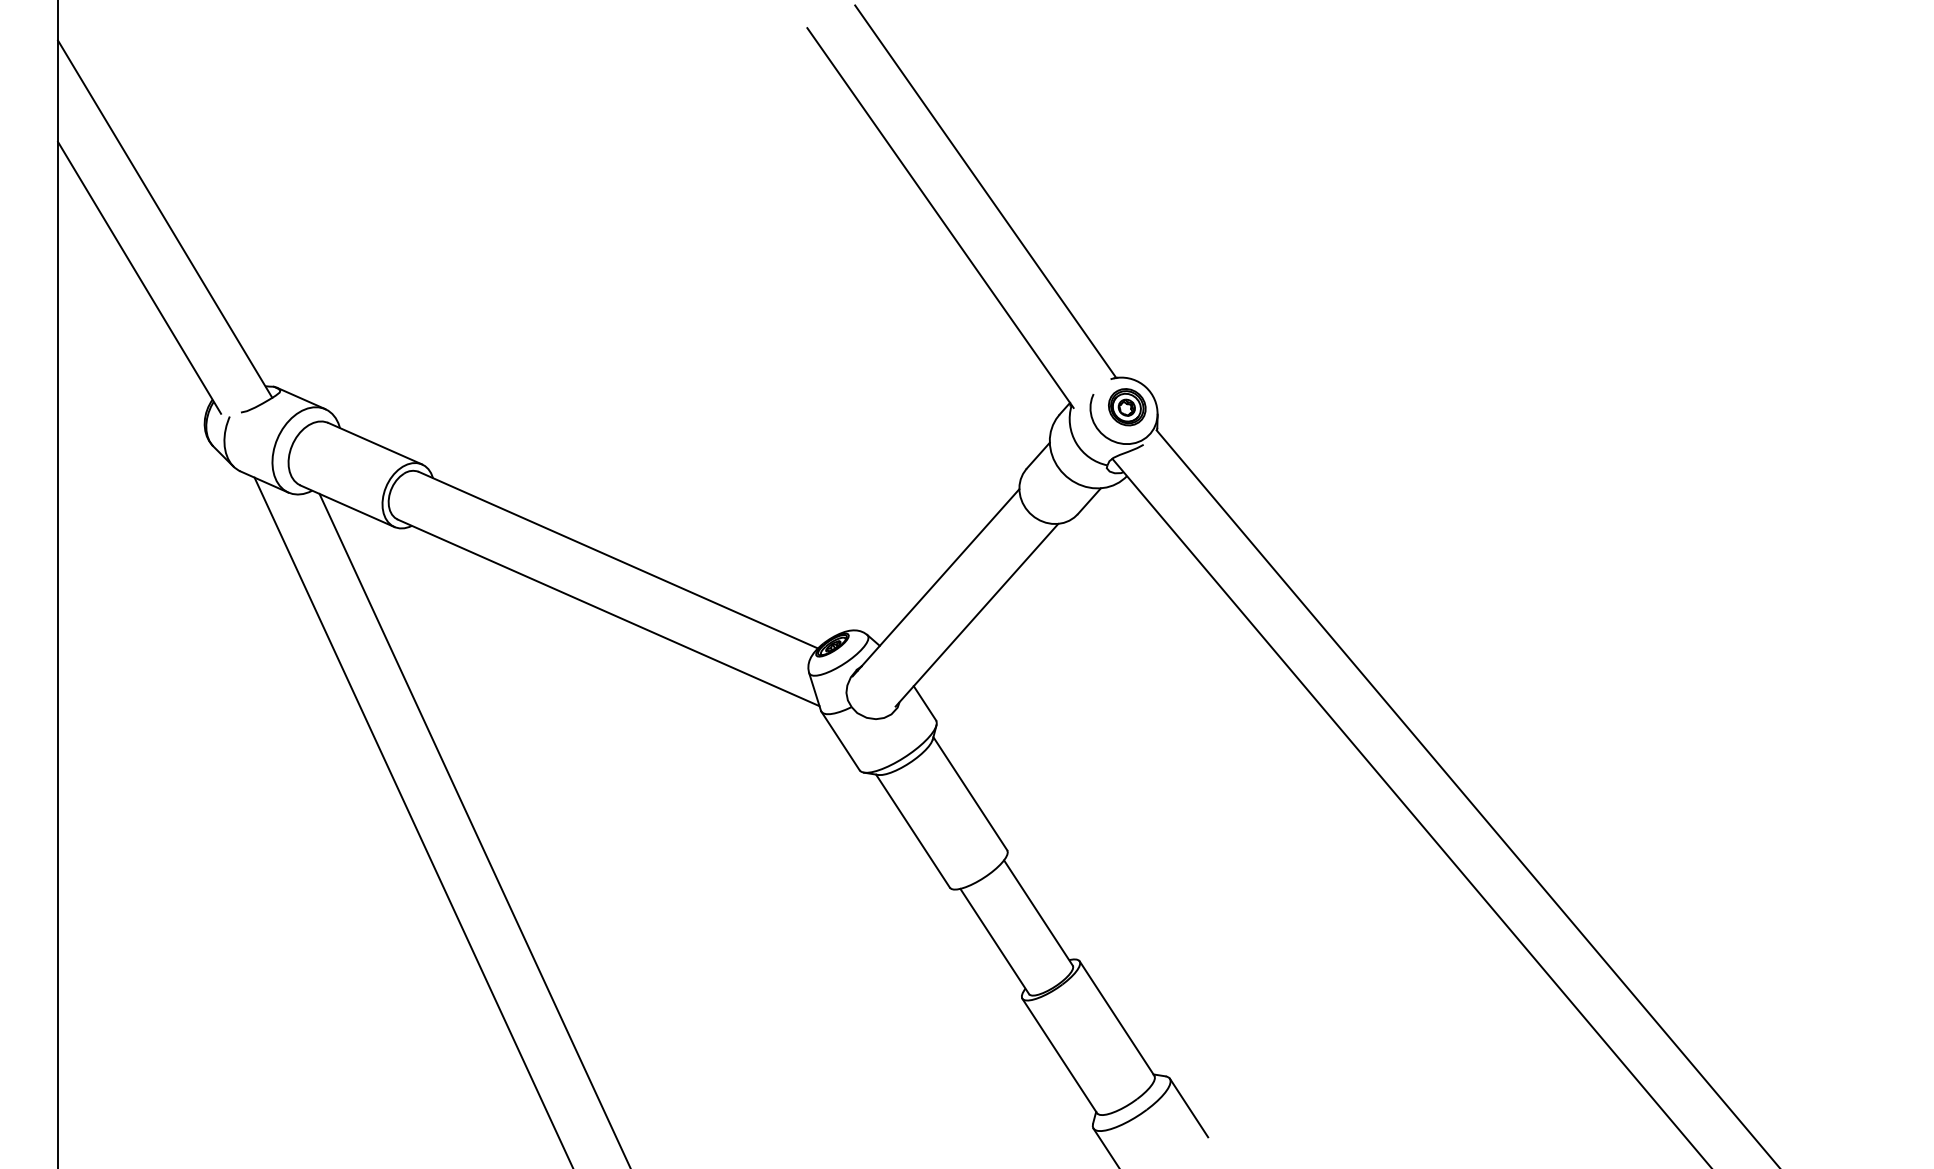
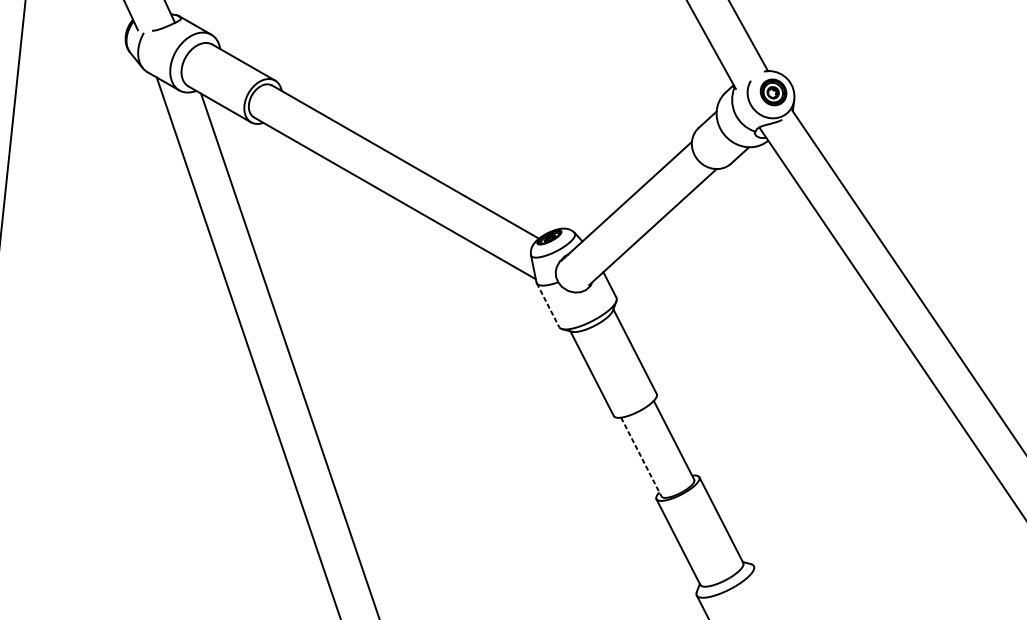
line: (840, 741) -> (547, 305), solid -> dashed
line: (994, 941) -> (641, 457), solid -> dashed
line: (1188, 1107) -> (764, 587), removed

